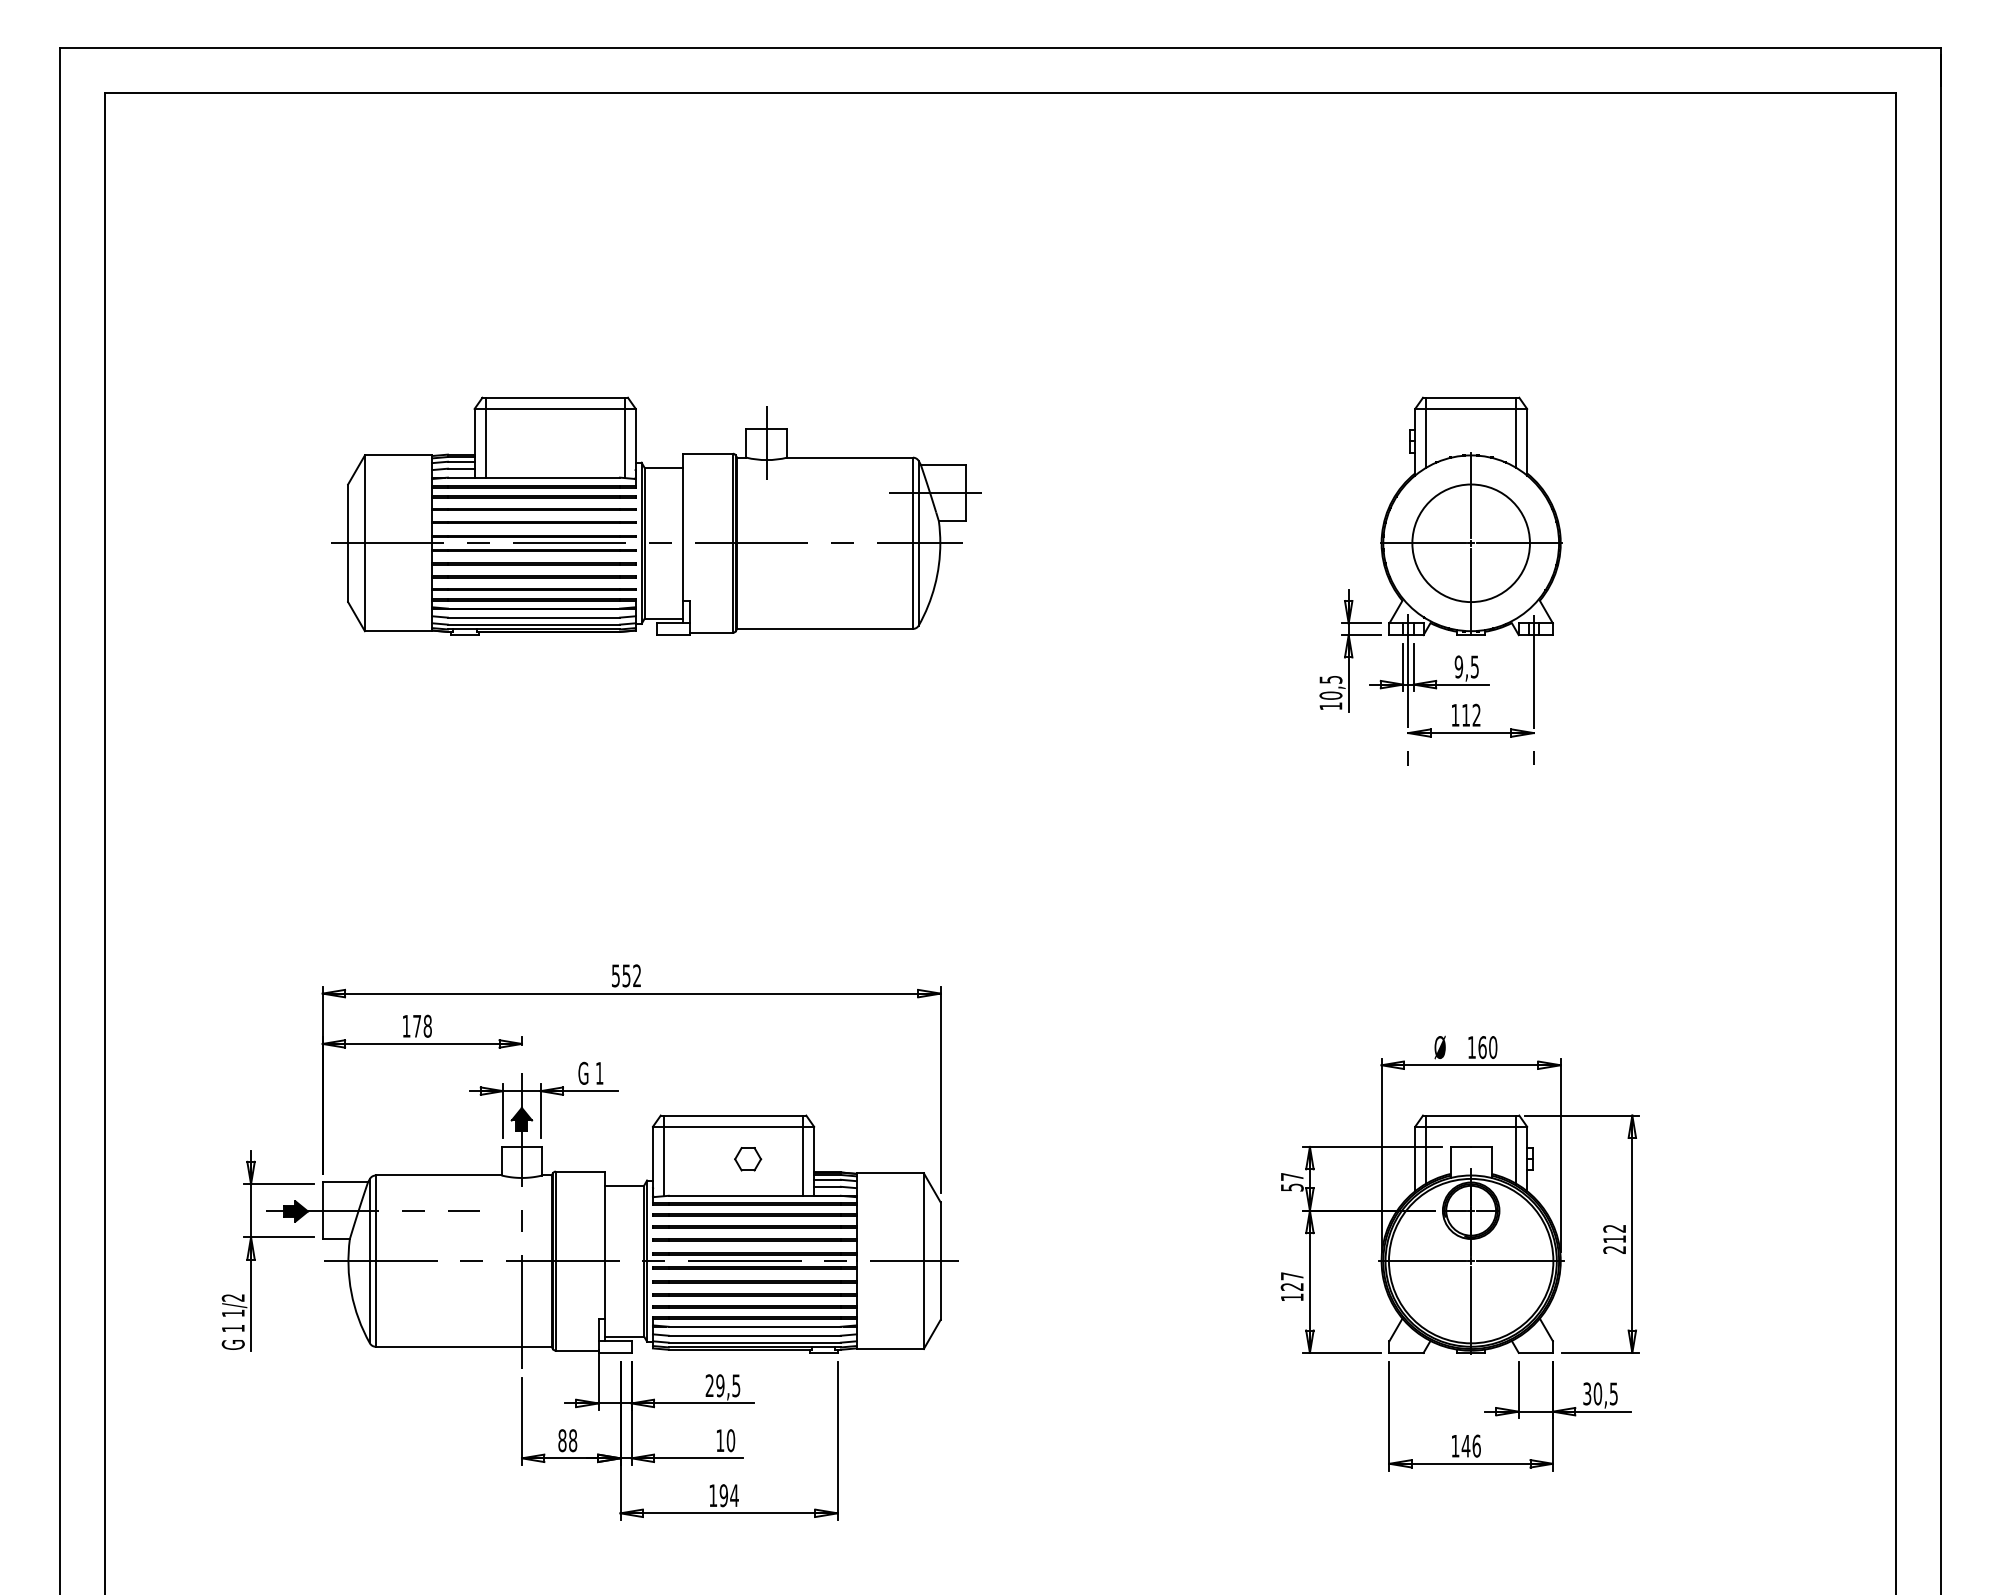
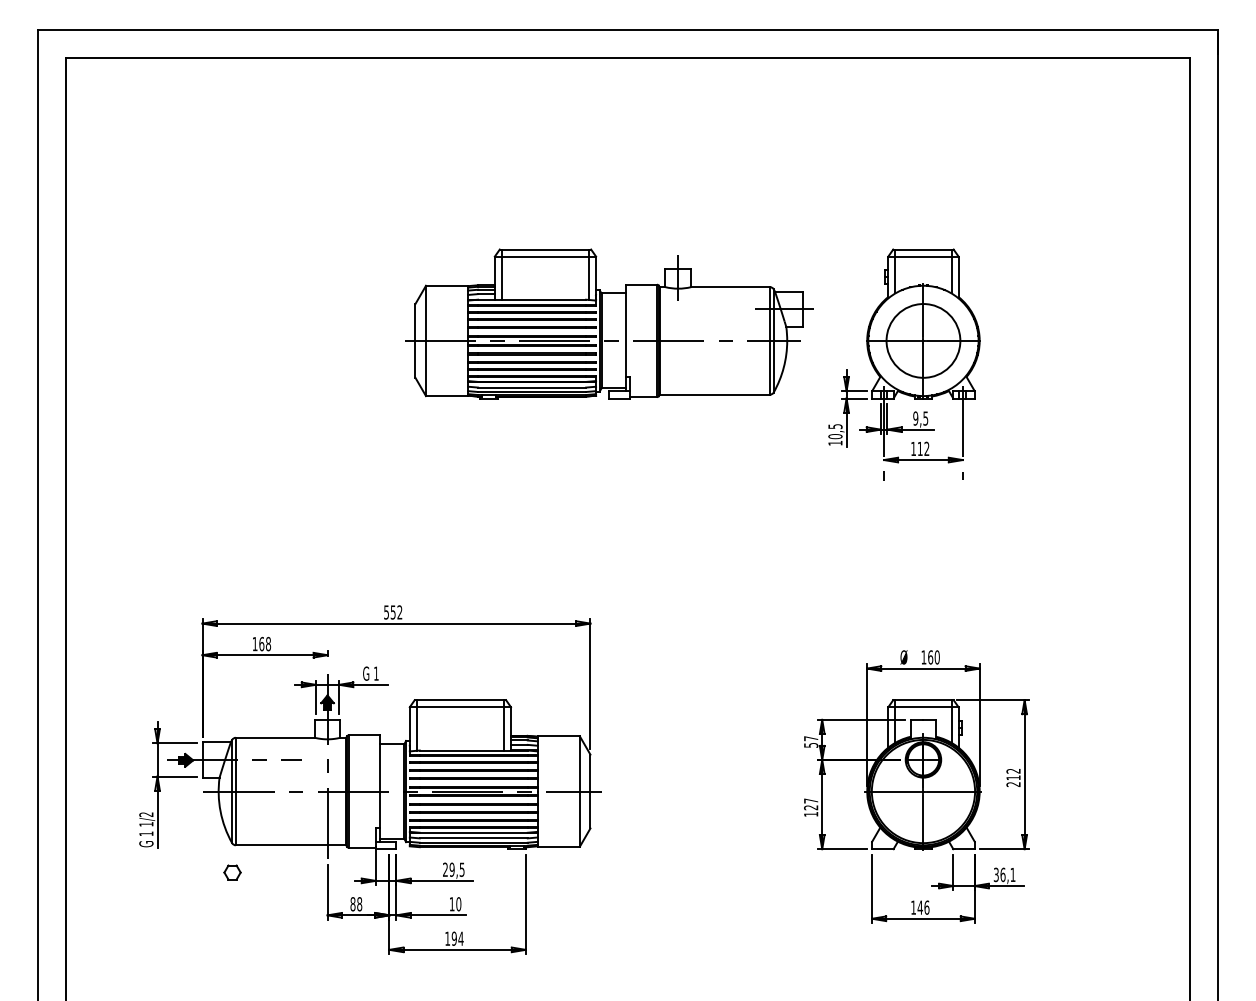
part: (657, 515) -> (609, 323), moved
text: (416, 1025) -> (261, 643), 178 -> 168
part: (748, 1159) -> (232, 872), moved
text: (1605, 1393) -> (1007, 874), 30,5 -> 36,1

